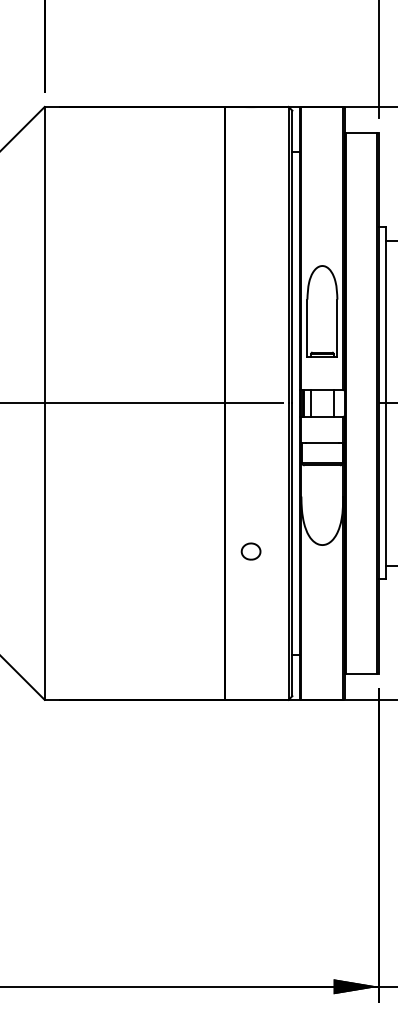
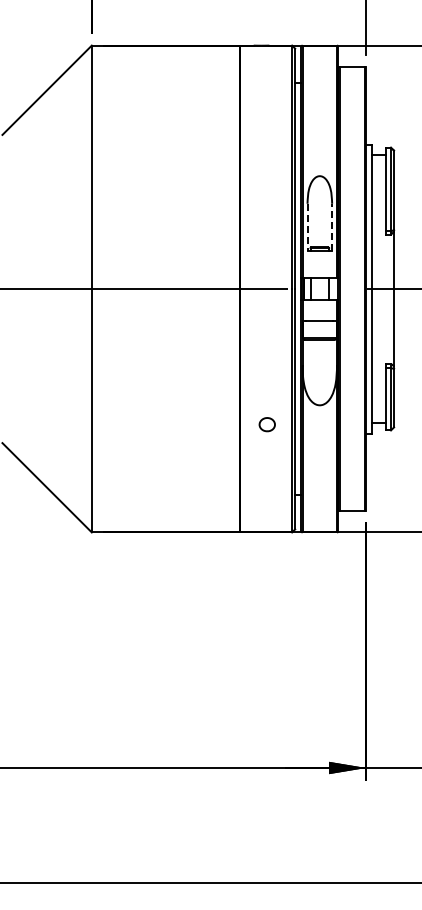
line: (337, 327) -> (332, 226), solid -> dashed
line: (307, 328) -> (307, 227), solid -> dashed
part: (250, 551) -> (266, 424), moved

